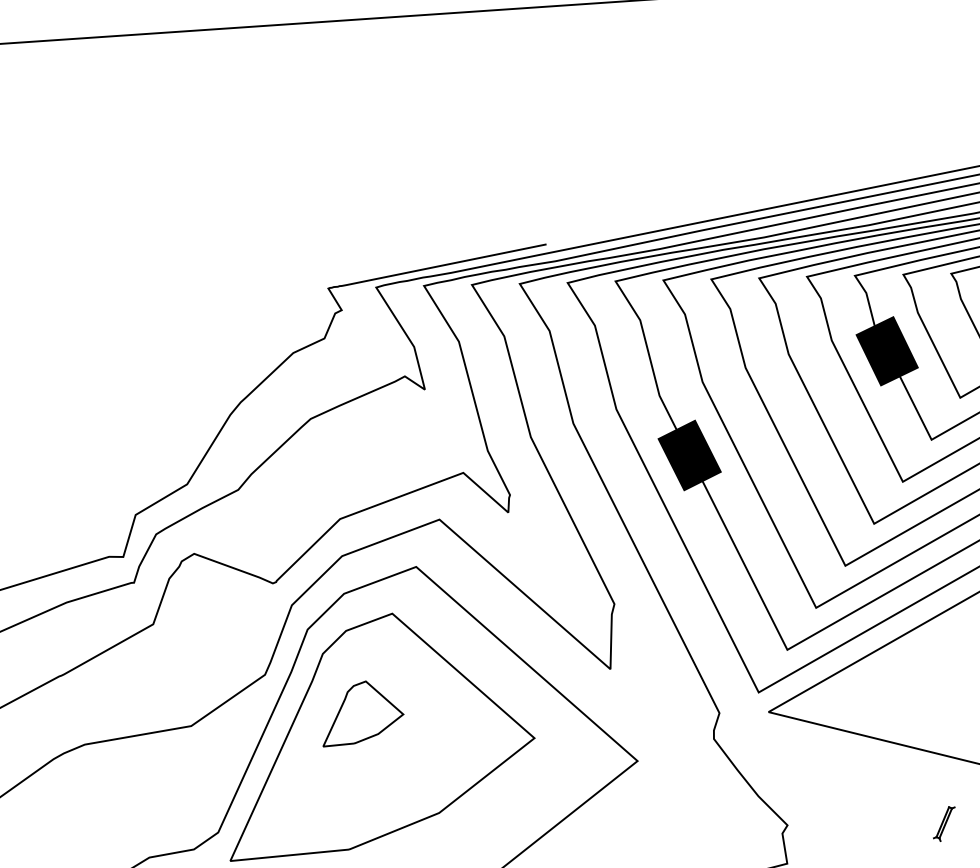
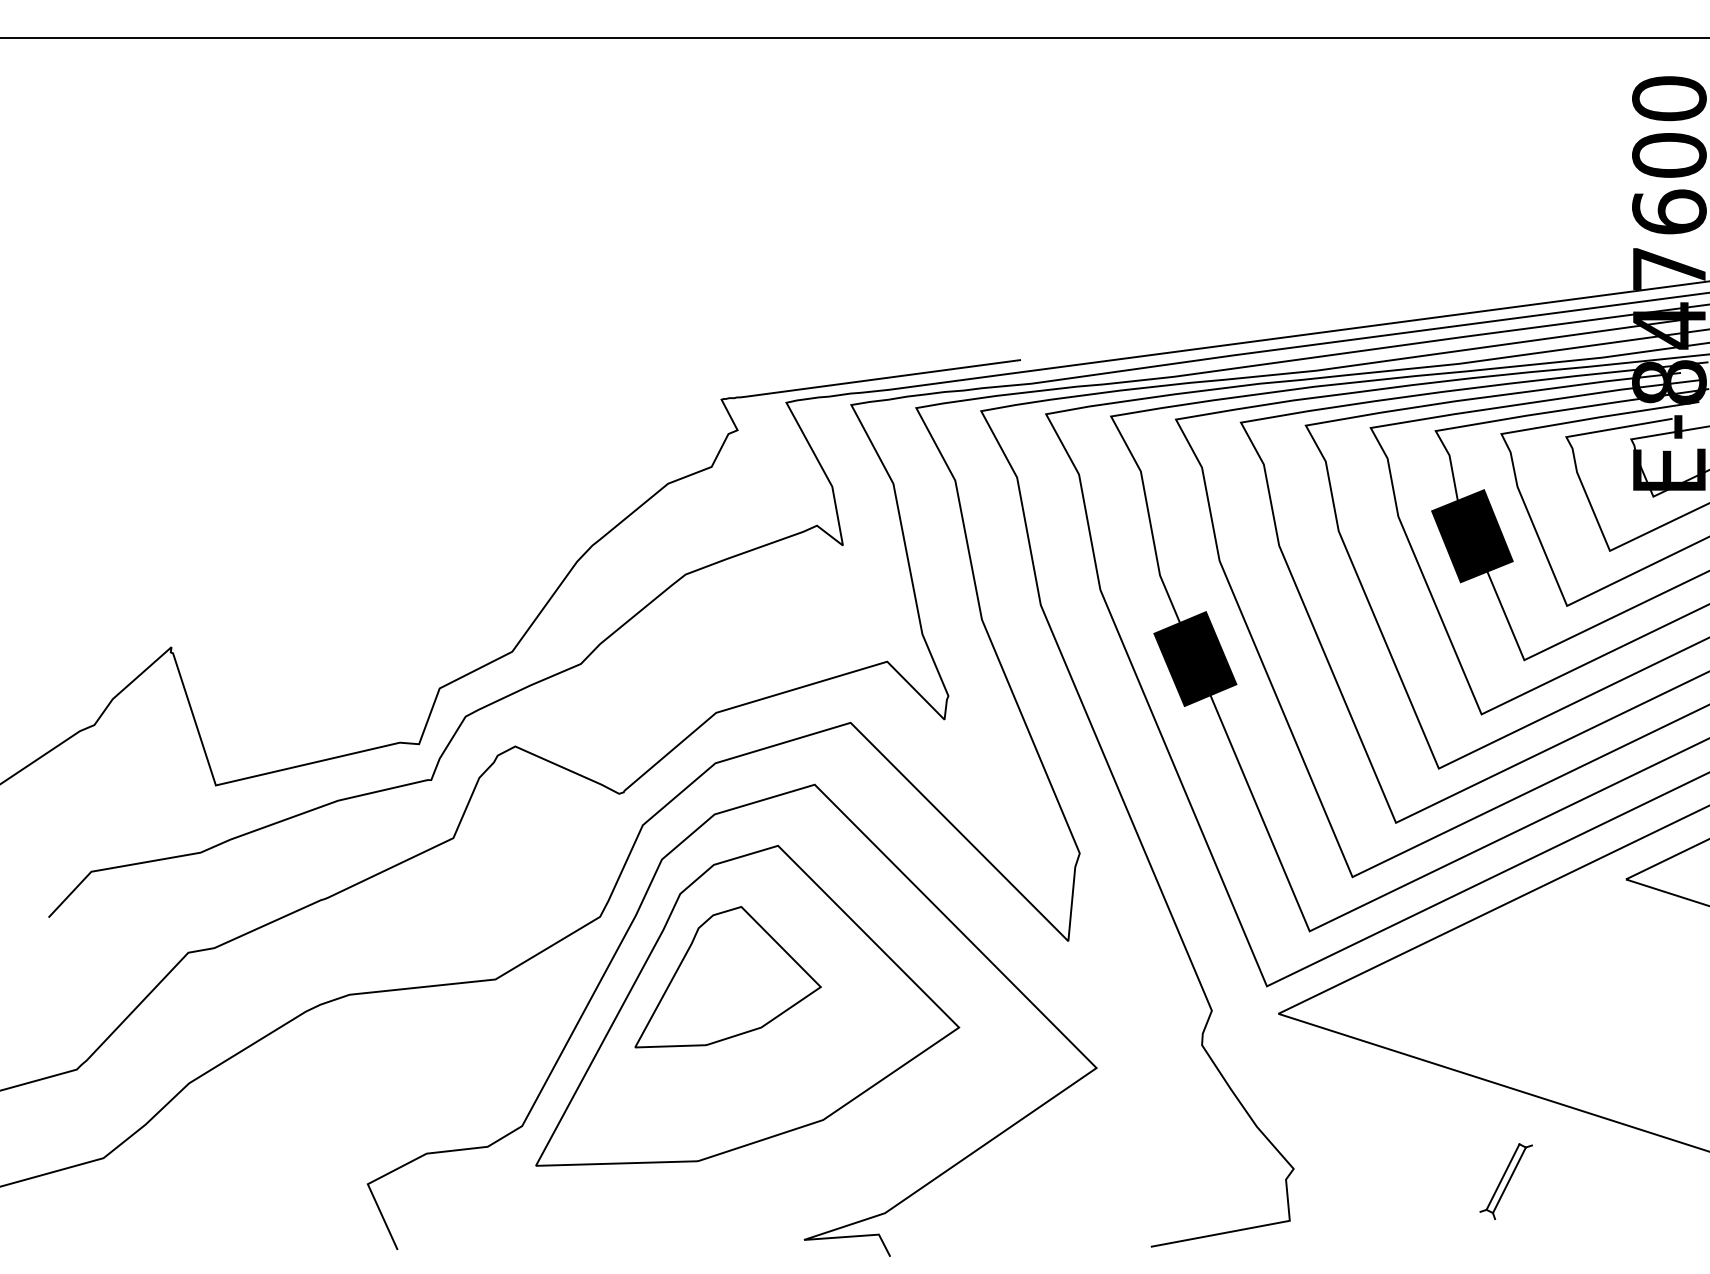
part: (361, 713) -> (727, 977), size x1.67
part: (943, 823) -> (1505, 1181), size x1.67

